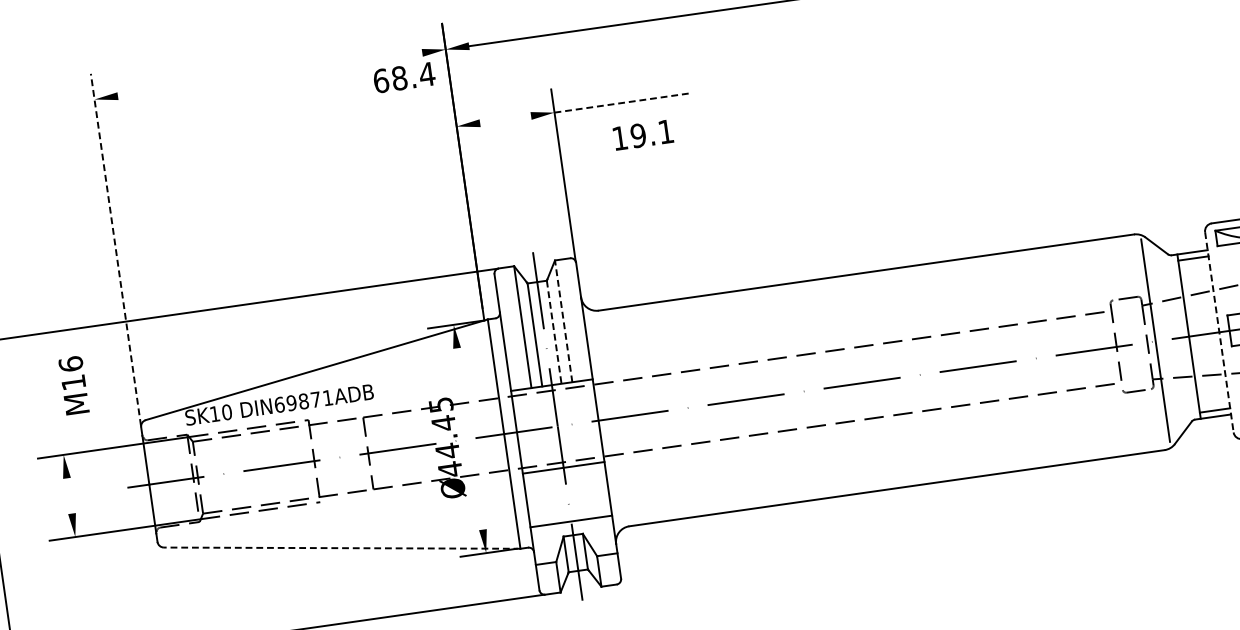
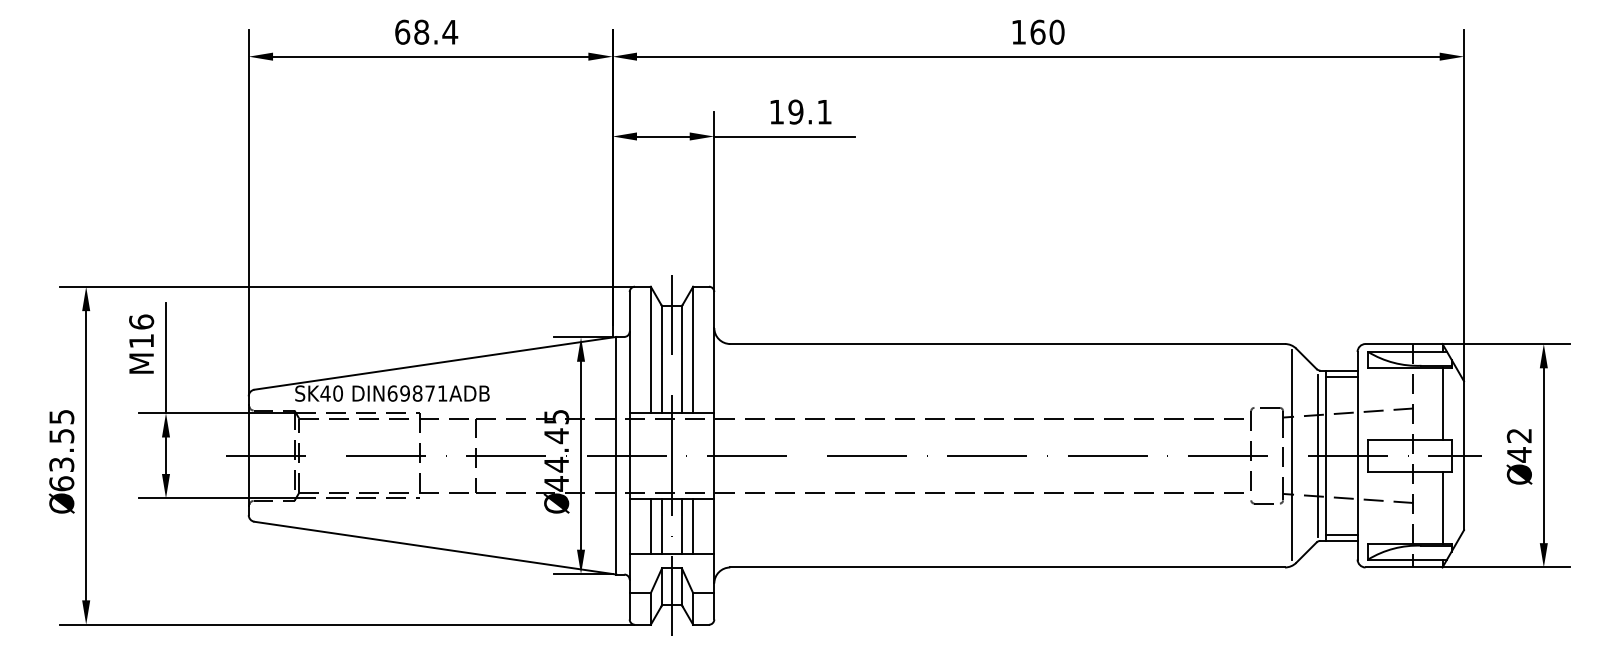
line: (269, 74) -> (430, 56), added
text: (404, 76) -> (426, 31), moved
line: (622, 102) -> (784, 136), dashed -> solid
line: (505, 119) -> (663, 136), added
text: (642, 134) -> (800, 111), moved
line: (115, 248) -> (248, 211), dashed -> solid
line: (563, 321) -> (693, 349), dashed -> solid
line: (1219, 332) -> (1357, 455), dashed -> solid
line: (553, 333) -> (681, 360), dashed -> solid
line: (1181, 338) -> (1318, 456), added
text: (73, 384) -> (141, 343), moved
line: (56, 402) -> (166, 358), added
text: (214, 414) -> (325, 393), SK10 -> SK40
line: (470, 438) -> (581, 455), added
line: (588, 491) -> (693, 526), added
line: (576, 493) -> (681, 526), added
line: (69, 495) -> (166, 455), added
line: (558, 496) -> (662, 526), added
line: (546, 497) -> (650, 526), added
line: (342, 548) -> (435, 548), dashed -> solid

